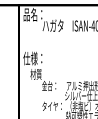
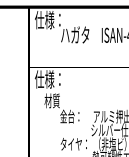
text: (30, 14) -> (44, 19), 品名： -> 仕様：

